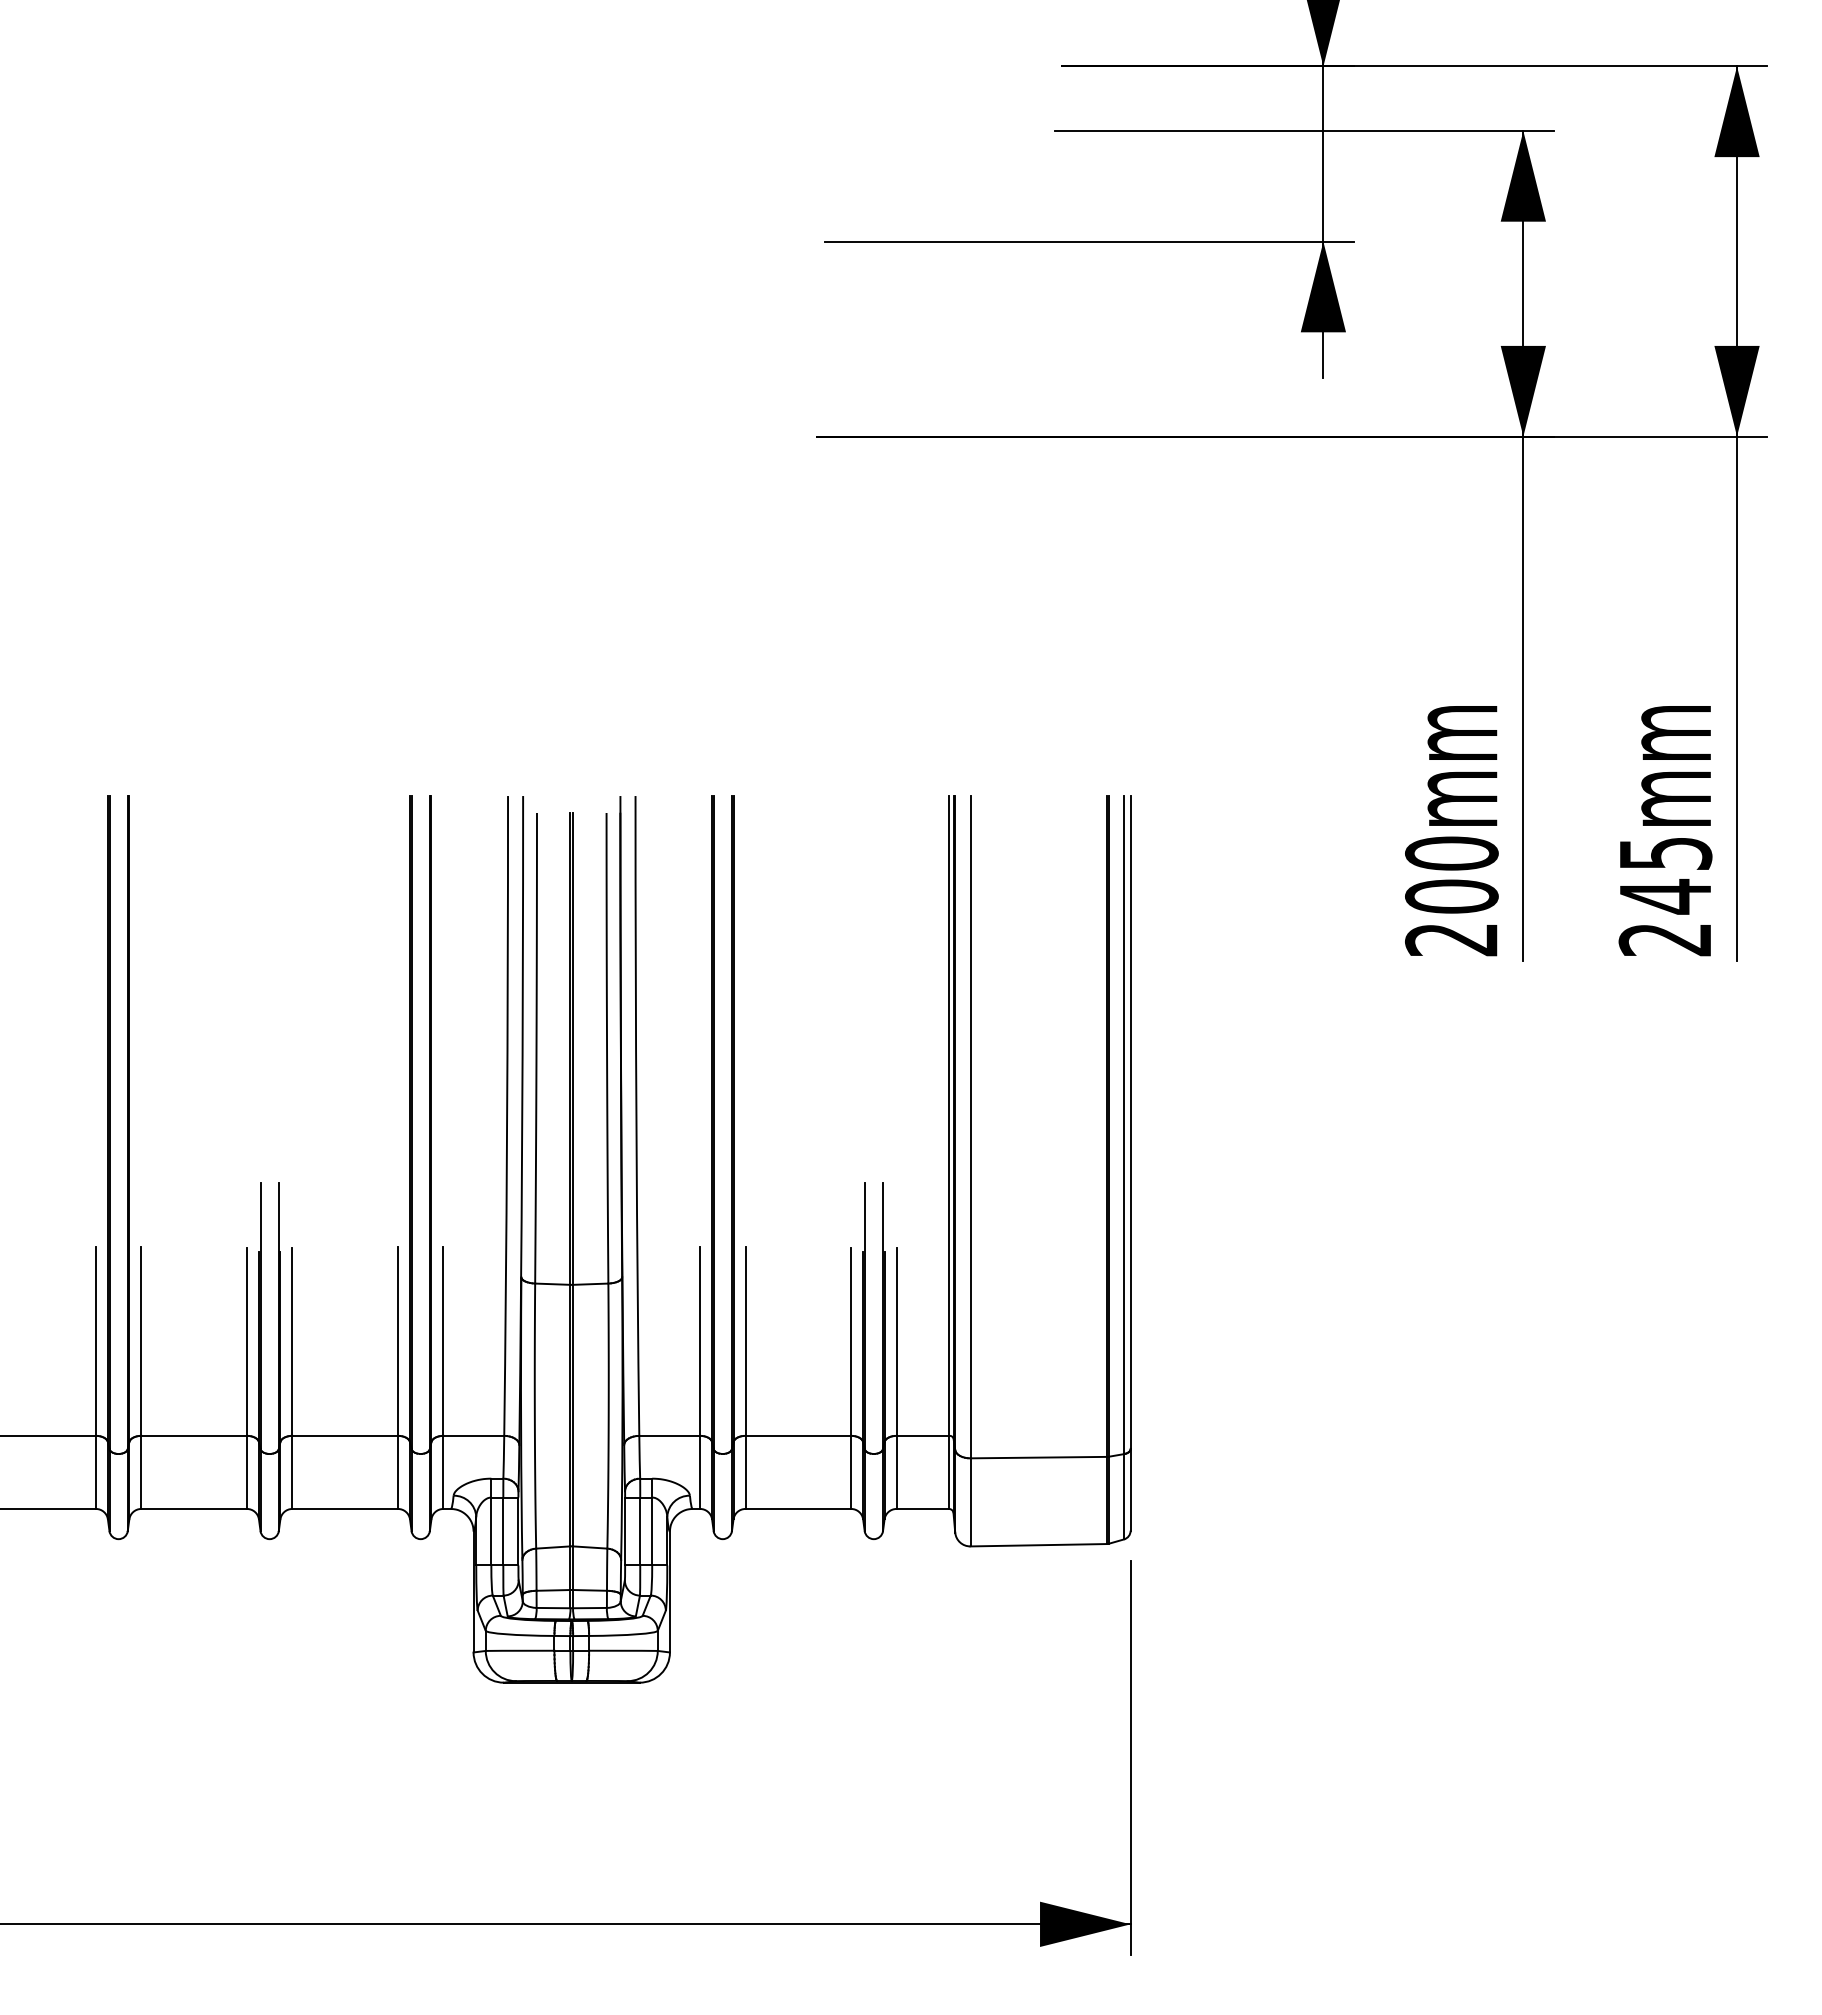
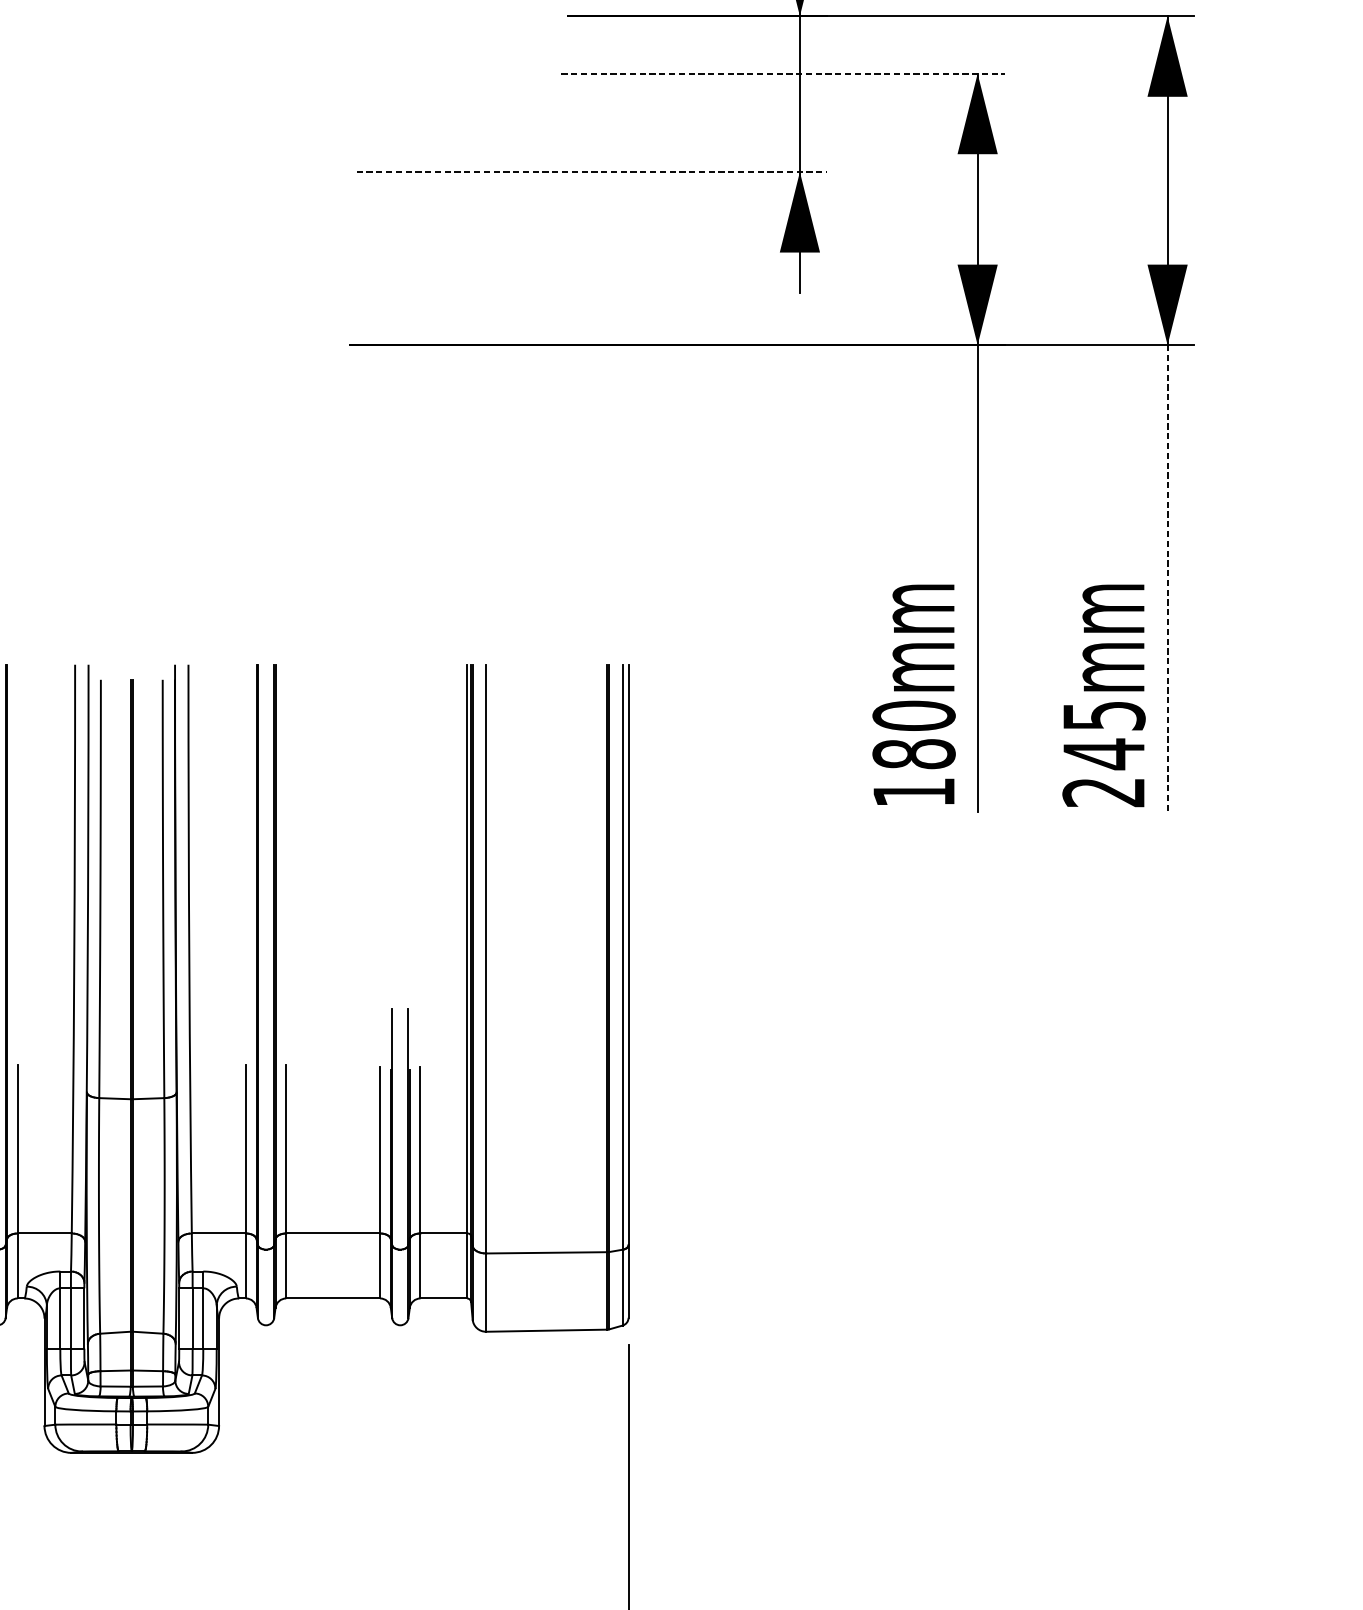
line: (1304, 131) -> (783, 74), solid -> dashed
line: (1089, 241) -> (592, 171), solid -> dashed
line: (1737, 699) -> (1168, 578), solid -> dashed
text: (1451, 917) -> (913, 772), 200mm -> 180mm

